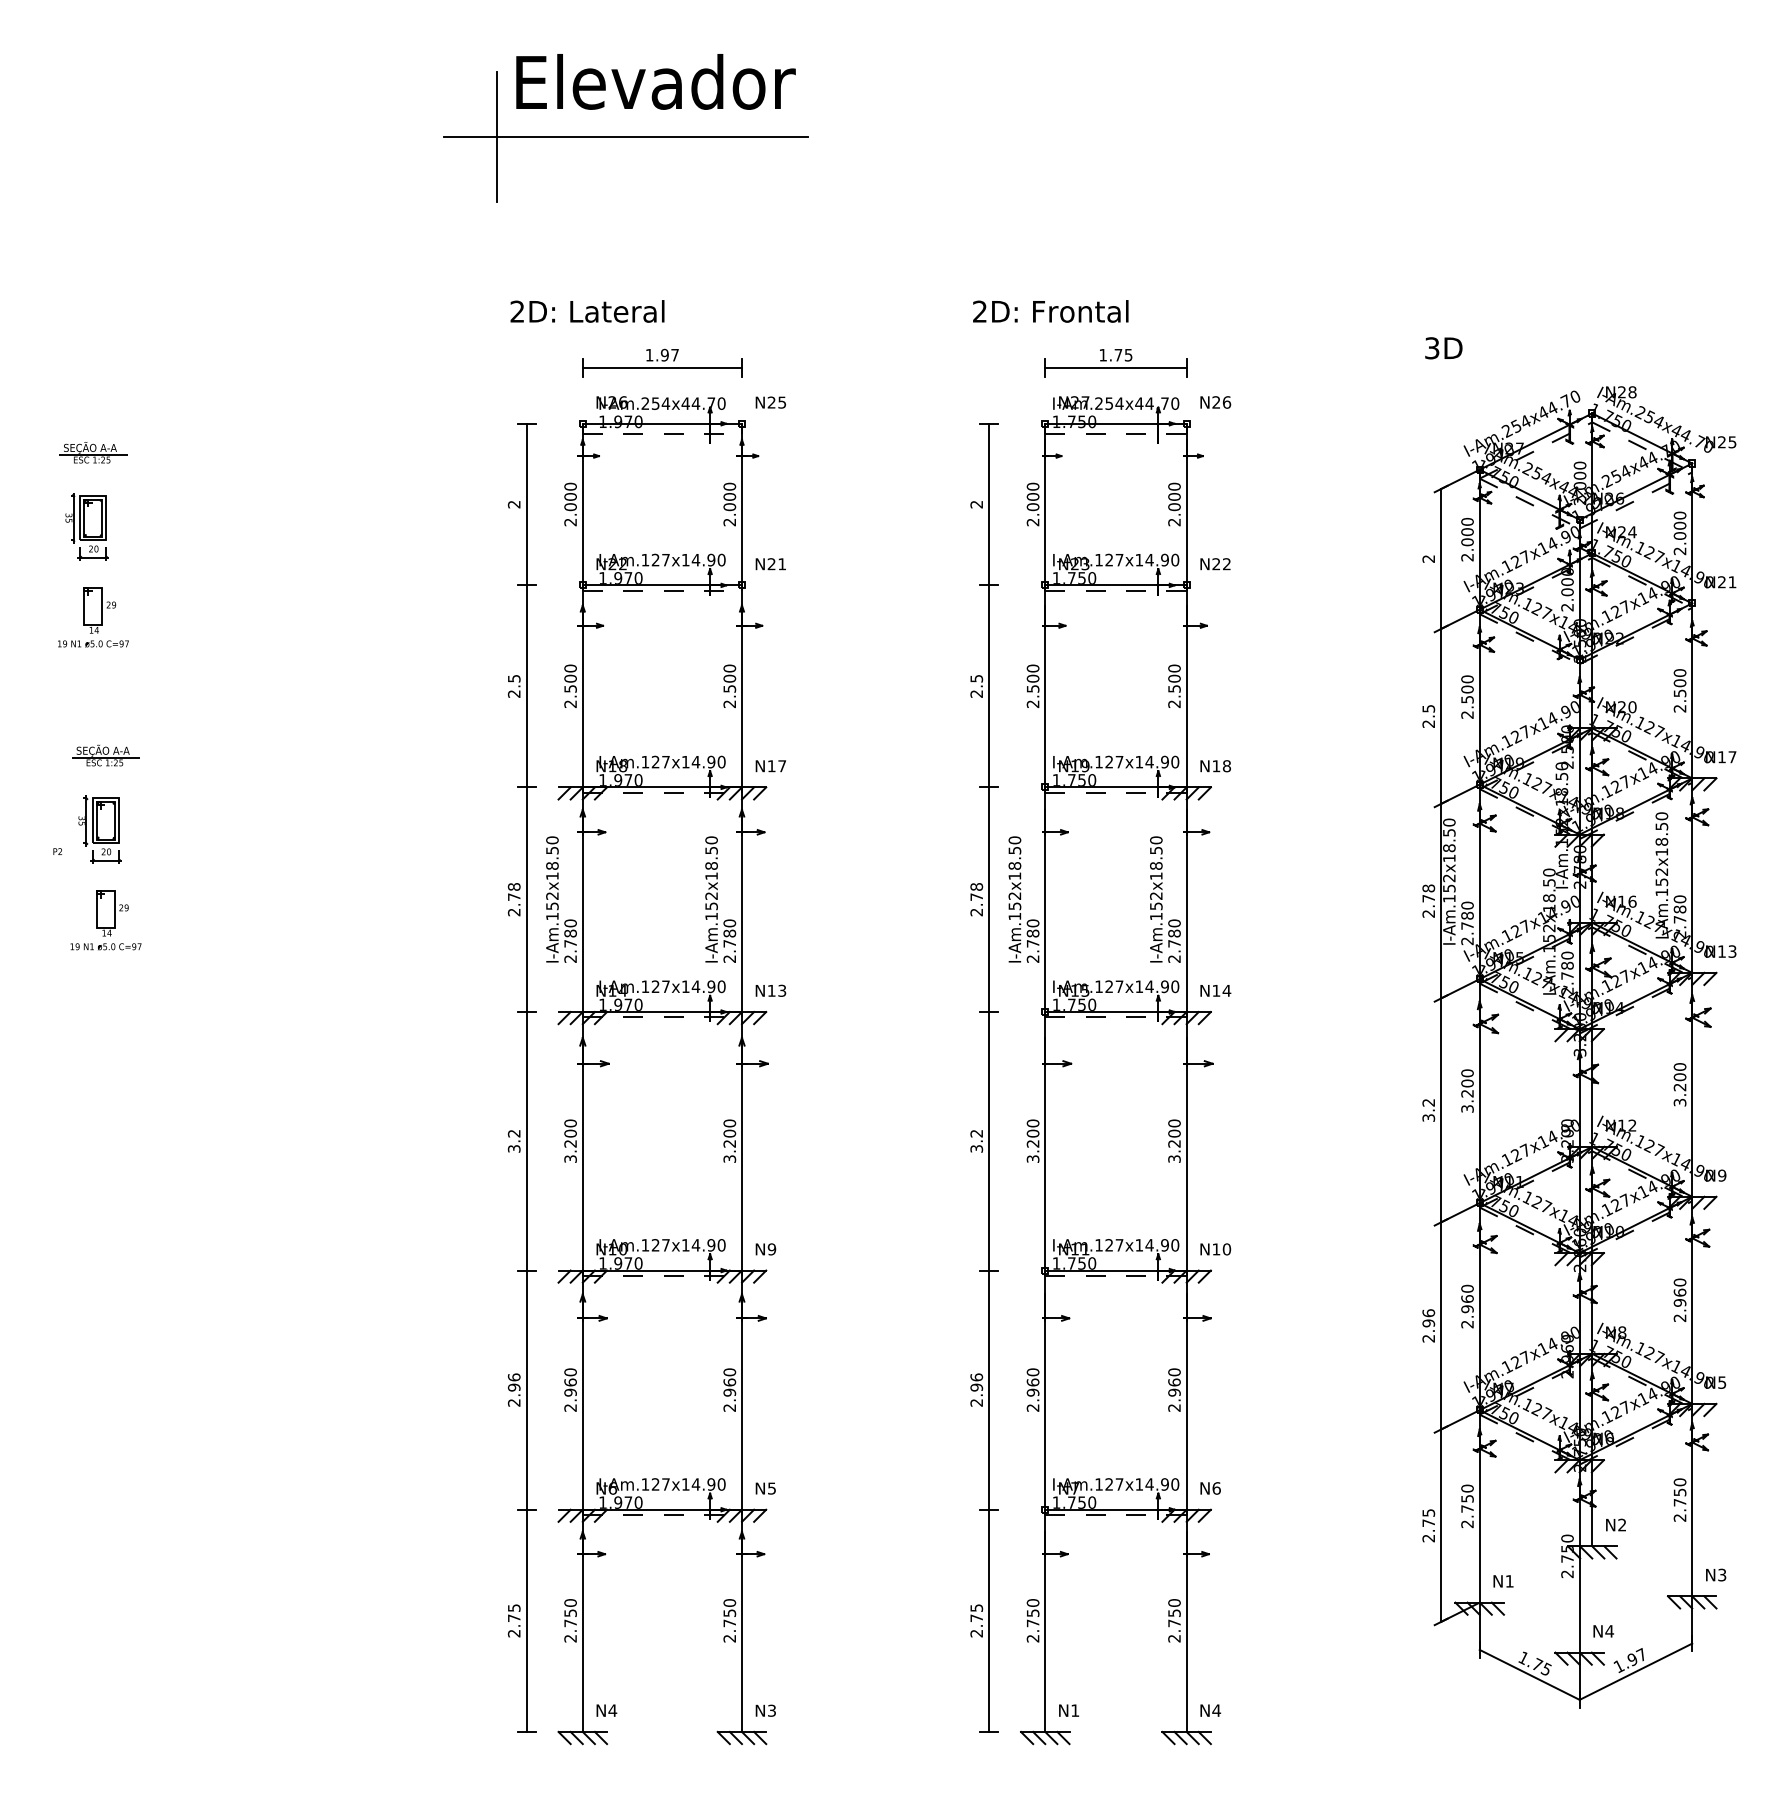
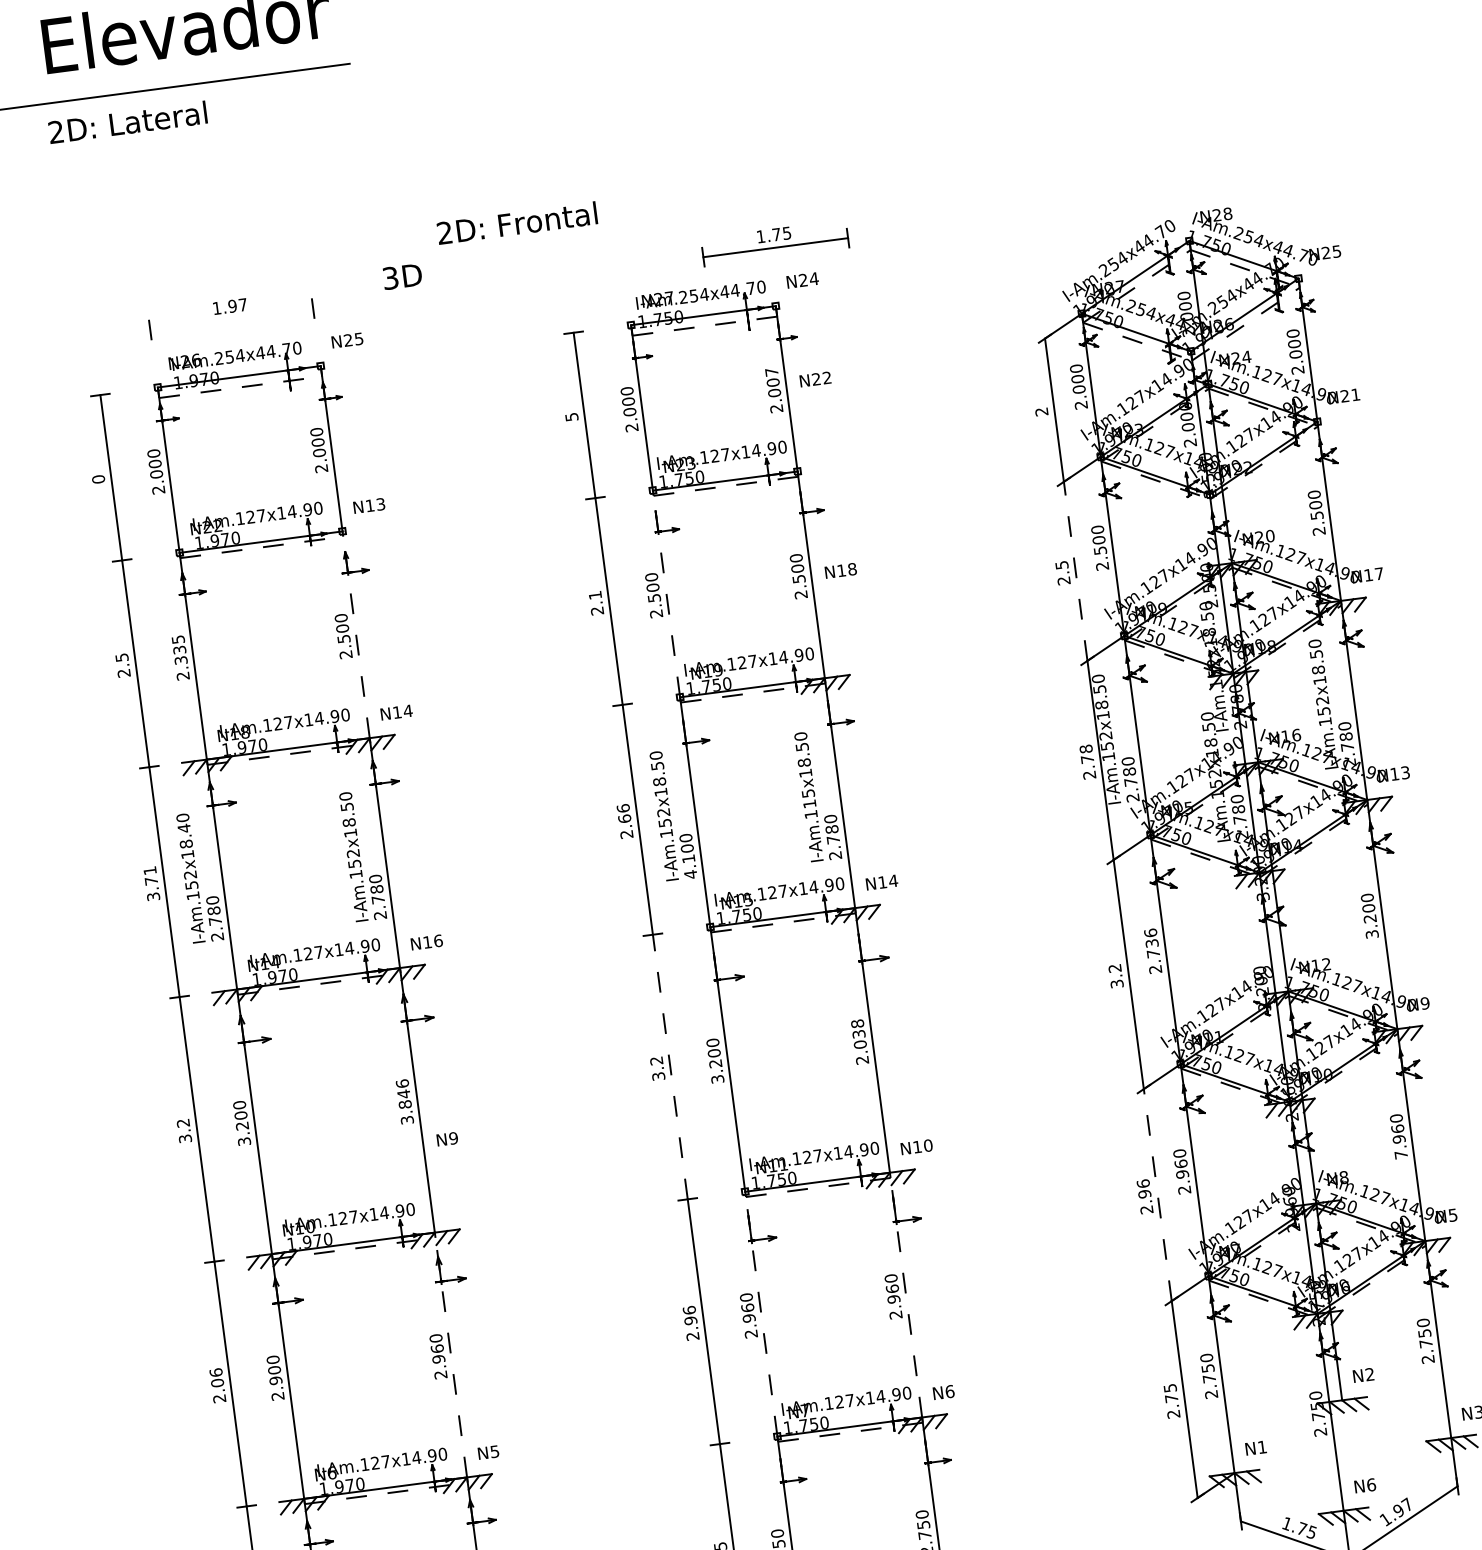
line: (496, 136) -> (30, 105), removed
text: (587, 311) -> (127, 122), moved
text: (1050, 311) -> (516, 223), moved
text: (1443, 348) -> (402, 276), moved
part: (1115, 363) -> (774, 243), moved
line: (661, 367) -> (230, 319), removed
text: (1226, 402) -> (813, 278), N26 -> N24
text: (1174, 486) -> (771, 371), 2.000 -> 2.007
text: (514, 504) -> (98, 479), 2 -> 0
text: (976, 504) -> (571, 417), 2 -> 5
text: (776, 564) -> (375, 505), N21 -> N13
text: (1215, 564) -> (815, 379), moved
text: (570, 678) -> (179, 649), 2.500 -> 2.335
text: (976, 678) -> (595, 595), 2.5 -> 2.1
line: (741, 685) -> (355, 633), solid -> dashed
line: (1045, 685) -> (666, 592), solid -> dashed
line: (1441, 715) -> (1075, 570), solid -> dashed
text: (781, 766) -> (407, 711), N17 -> N14
text: (1215, 766) -> (840, 571), moved
text: (552, 850) -> (184, 828), I-Am.152x18.50 -> I-Am.152x18.40
text: (976, 892) -> (623, 814), 2.78 -> 2.66
text: (513, 899) -> (151, 883), 2.78 -> 3.71
text: (1156, 901) -> (809, 799), I-Am.152x18.50 -> I-Am.115x18.50
text: (1032, 946) -> (688, 861), 2.780 -> 4.100
text: (782, 990) -> (438, 940), N13 -> N16
text: (1467, 1090) -> (1153, 950), 3.200 -> 2.736
text: (729, 1133) -> (403, 1094), 3.200 -> 3.846
line: (989, 1140) -> (670, 1066), solid -> dashed
text: (1174, 1140) -> (859, 1041), 3.200 -> 2.038
text: (765, 1249) -> (447, 1139), moved
text: (1679, 1318) -> (1400, 1155), 2.960 -> 7.960
line: (1441, 1325) -> (1158, 1194), solid -> dashed
text: (570, 1382) -> (274, 1370), 2.960 -> 2.900
text: (514, 1387) -> (217, 1382), 2.96 -> 2.06
line: (741, 1390) -> (450, 1355), solid -> dashed
line: (1045, 1390) -> (761, 1314), solid -> dashed
line: (1186, 1390) -> (905, 1295), solid -> dashed
text: (1609, 1631) -> (1371, 1485), N4 -> N6

